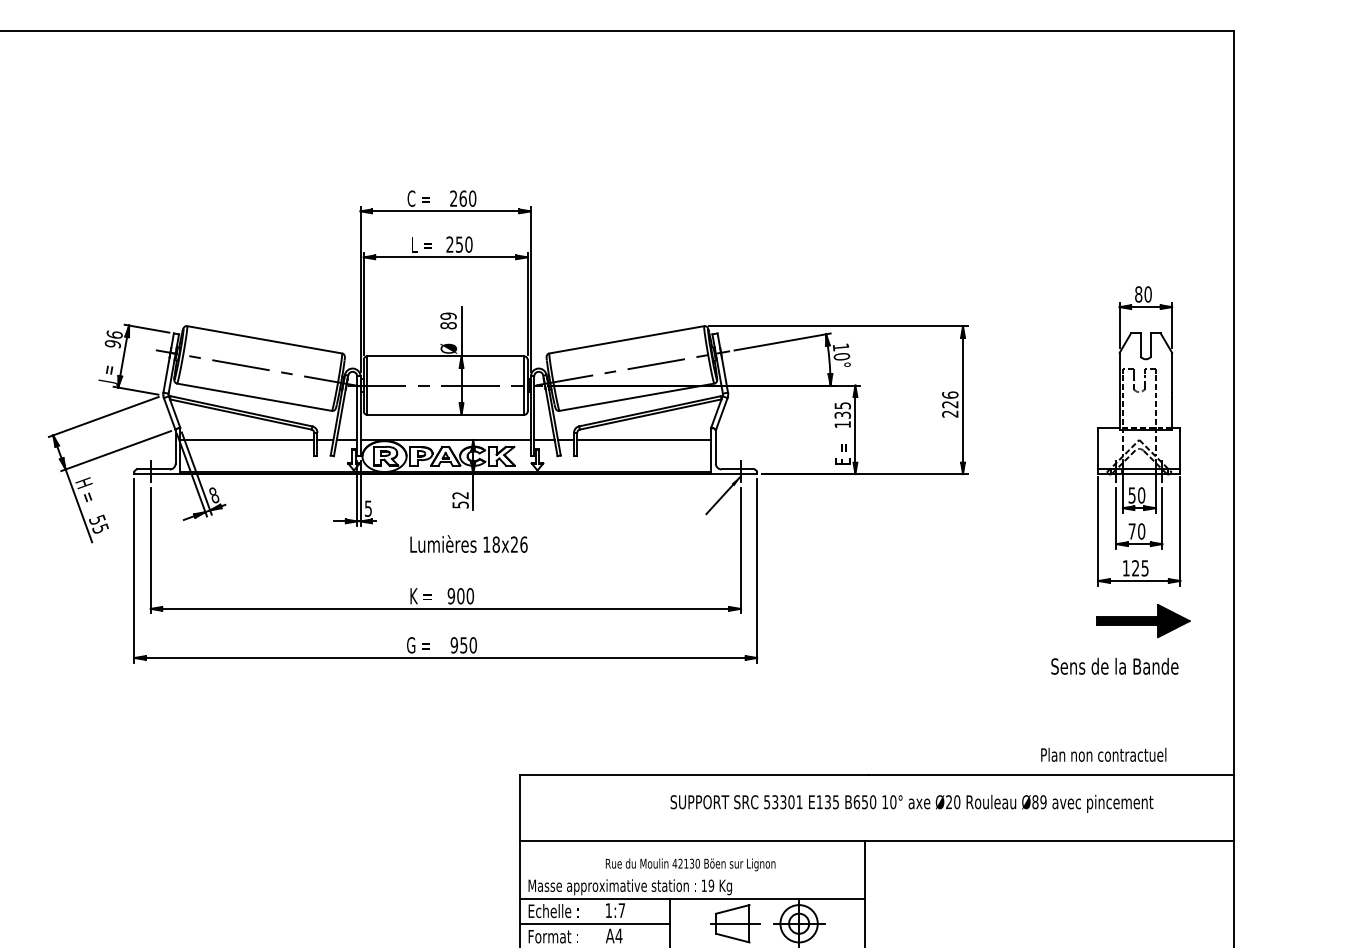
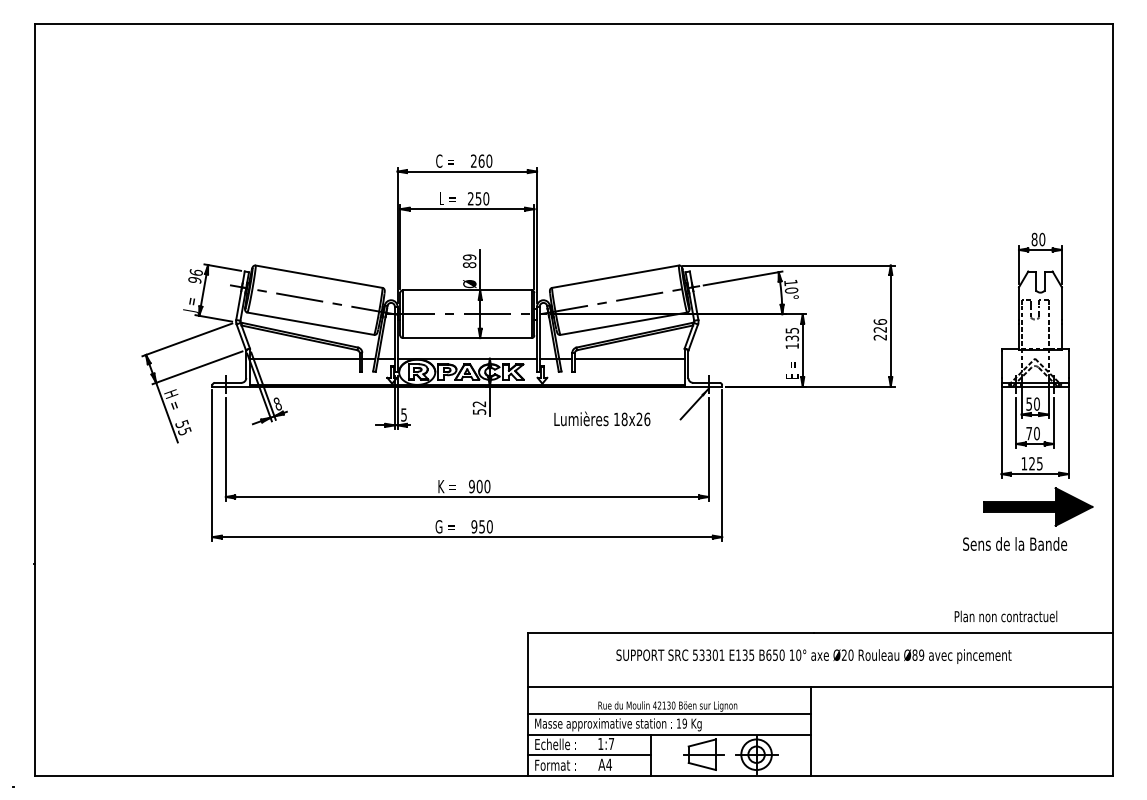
text: (469, 543) -> (602, 418), moved
part: (1143, 620) -> (1038, 506), size x1.43
text: (911, 803) -> (813, 656), moved
line: (692, 873) -> (669, 713), added

